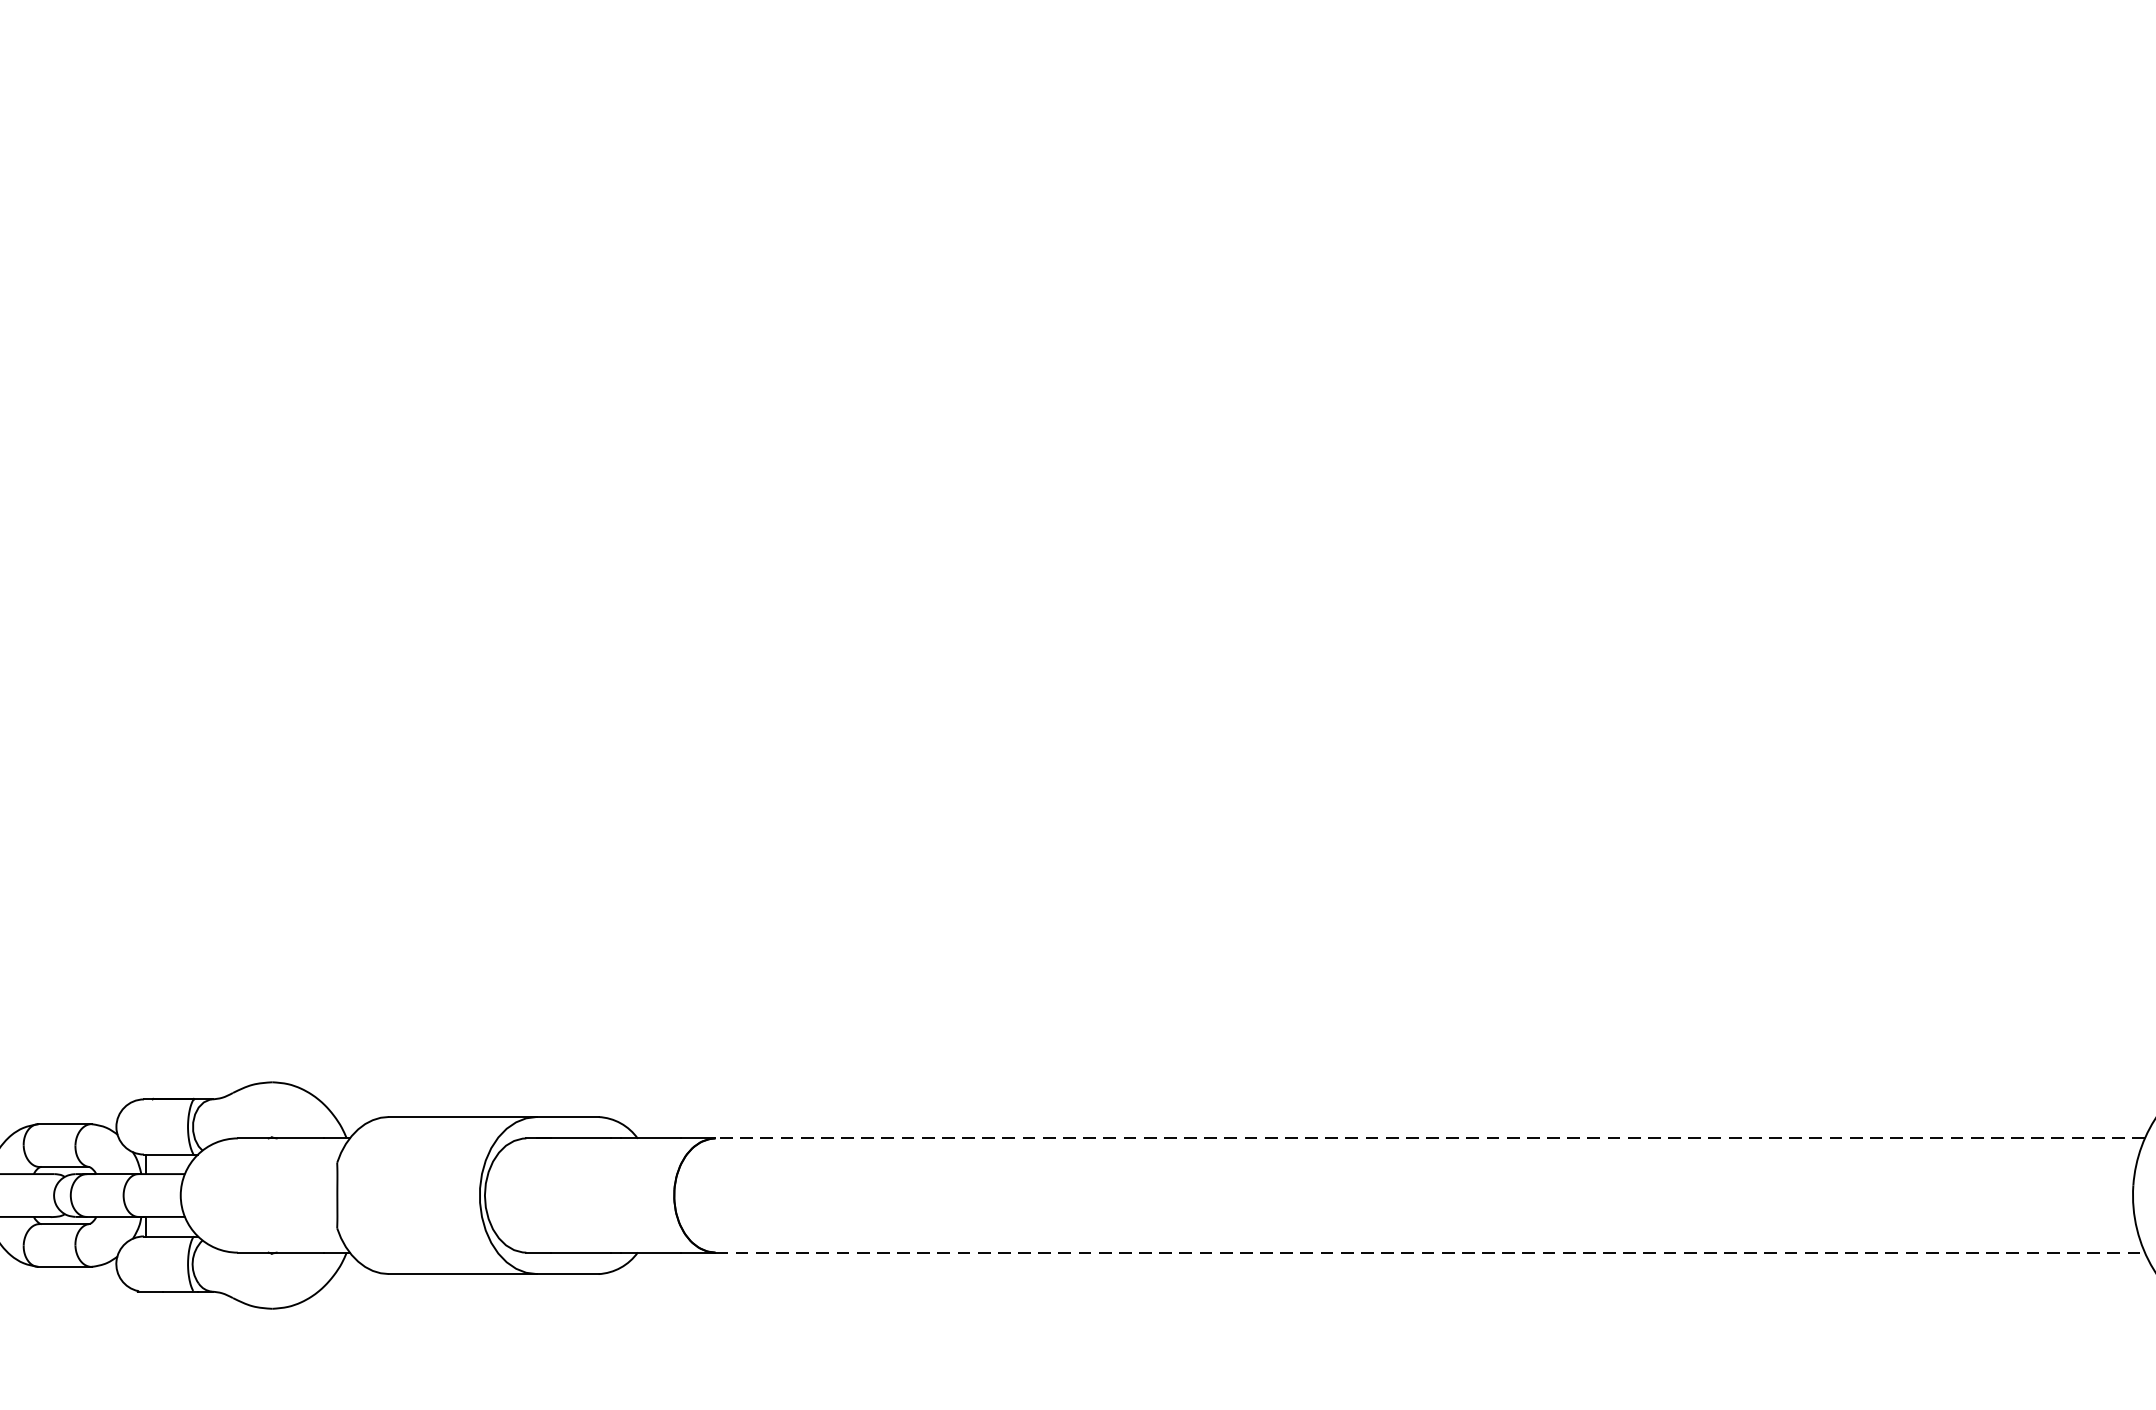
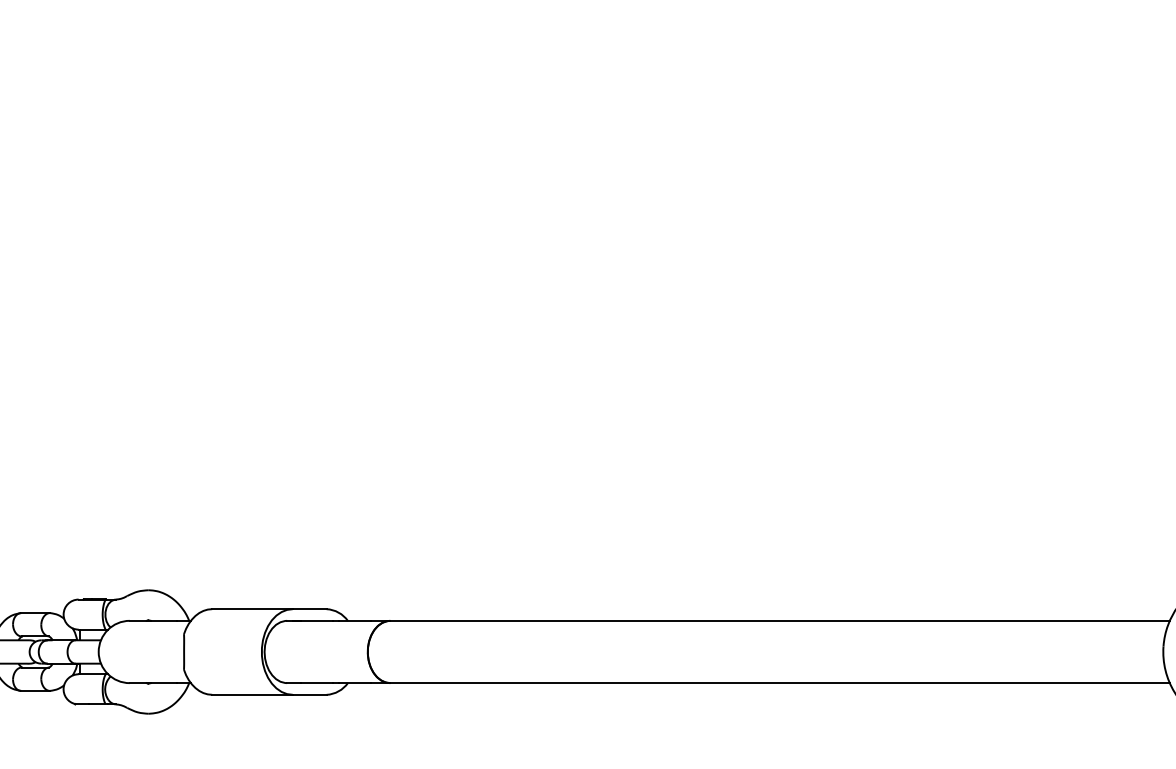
line: (1431, 1137) -> (780, 620), dashed -> solid
line: (1431, 1253) -> (780, 683), dashed -> solid

